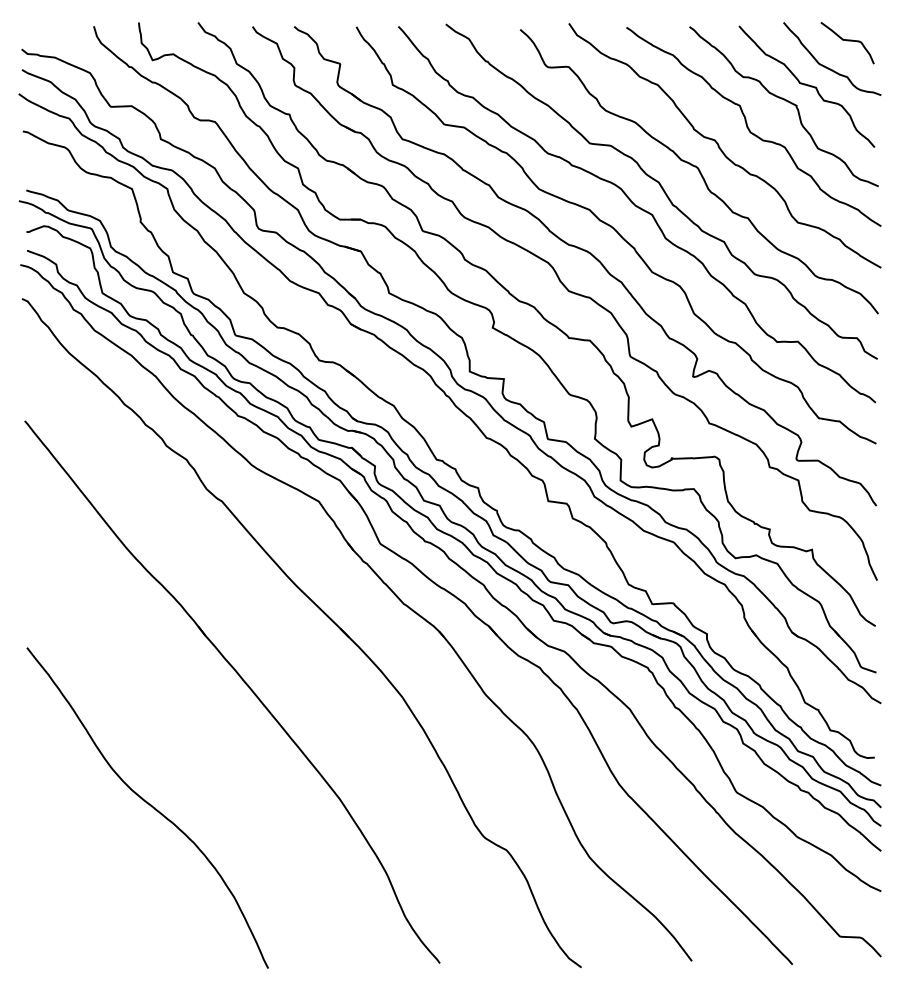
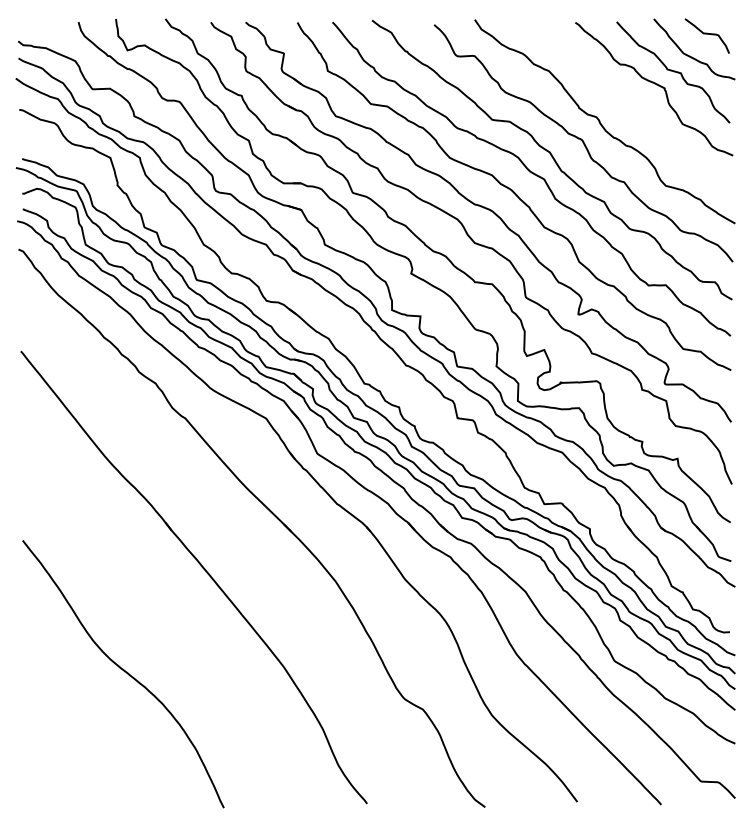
curve: (749, 128) -> (625, 107), removed

